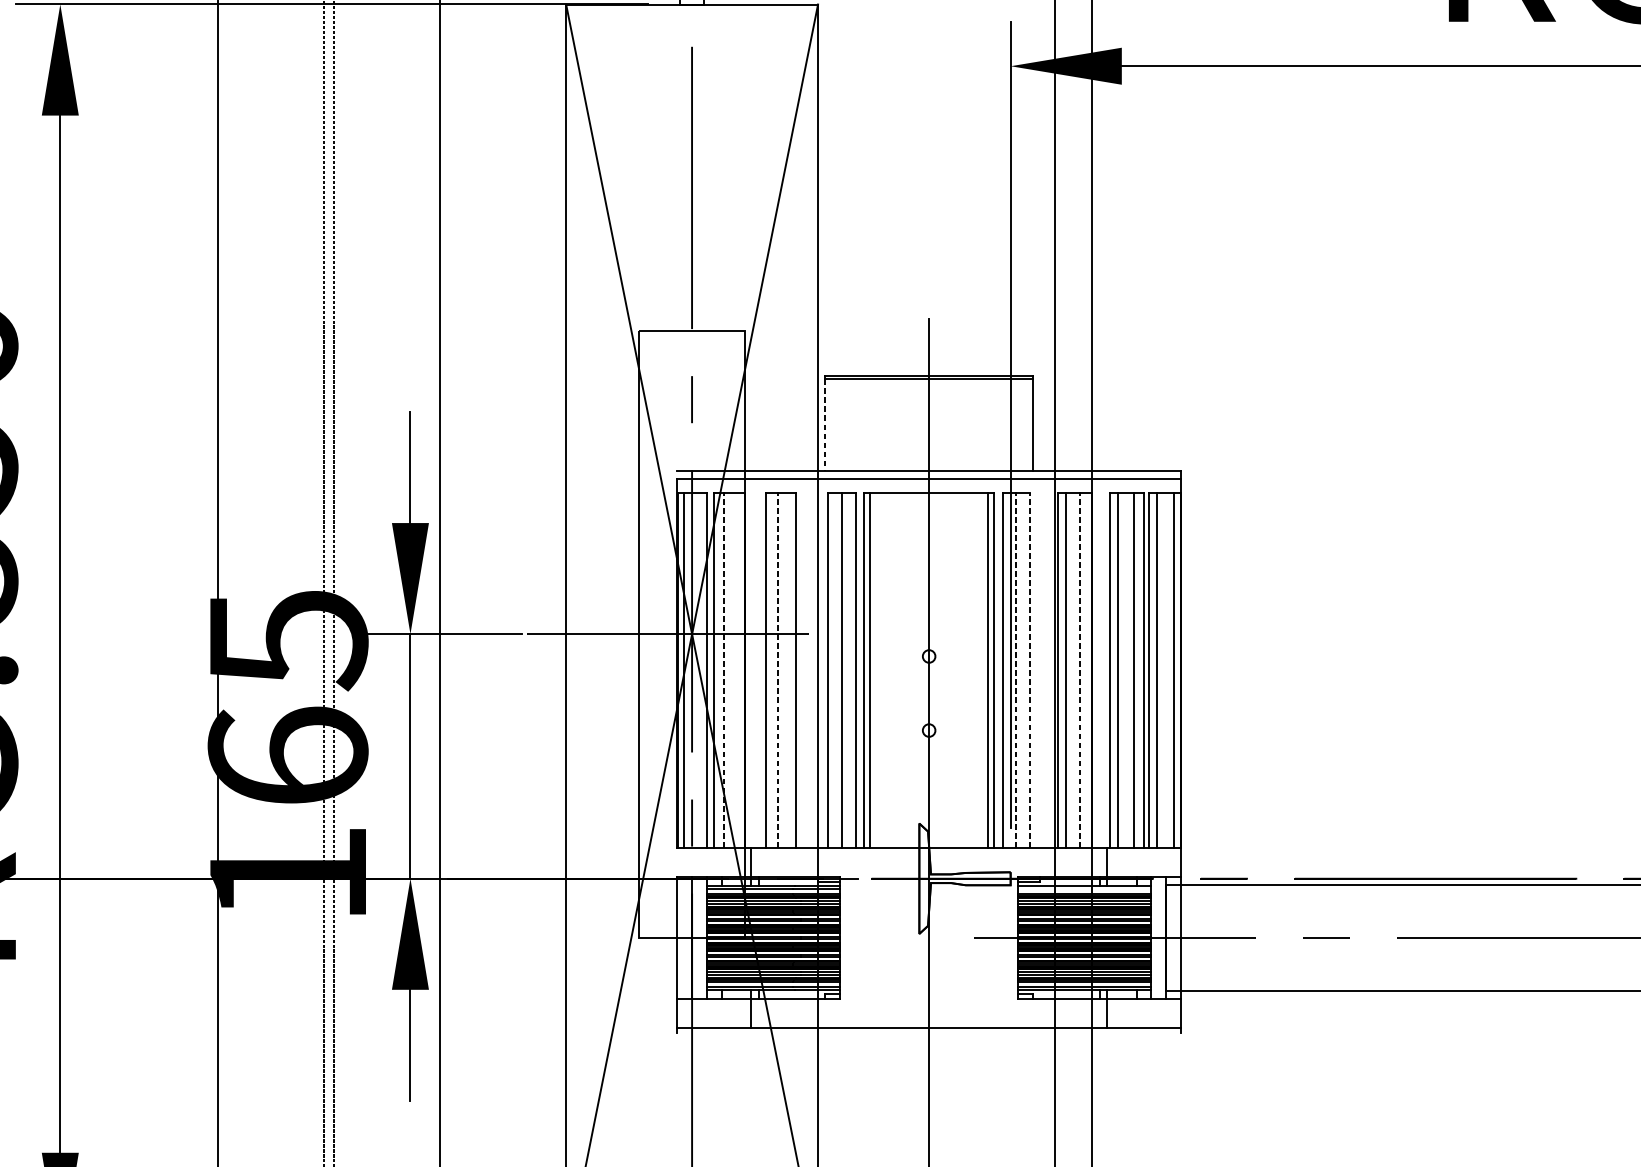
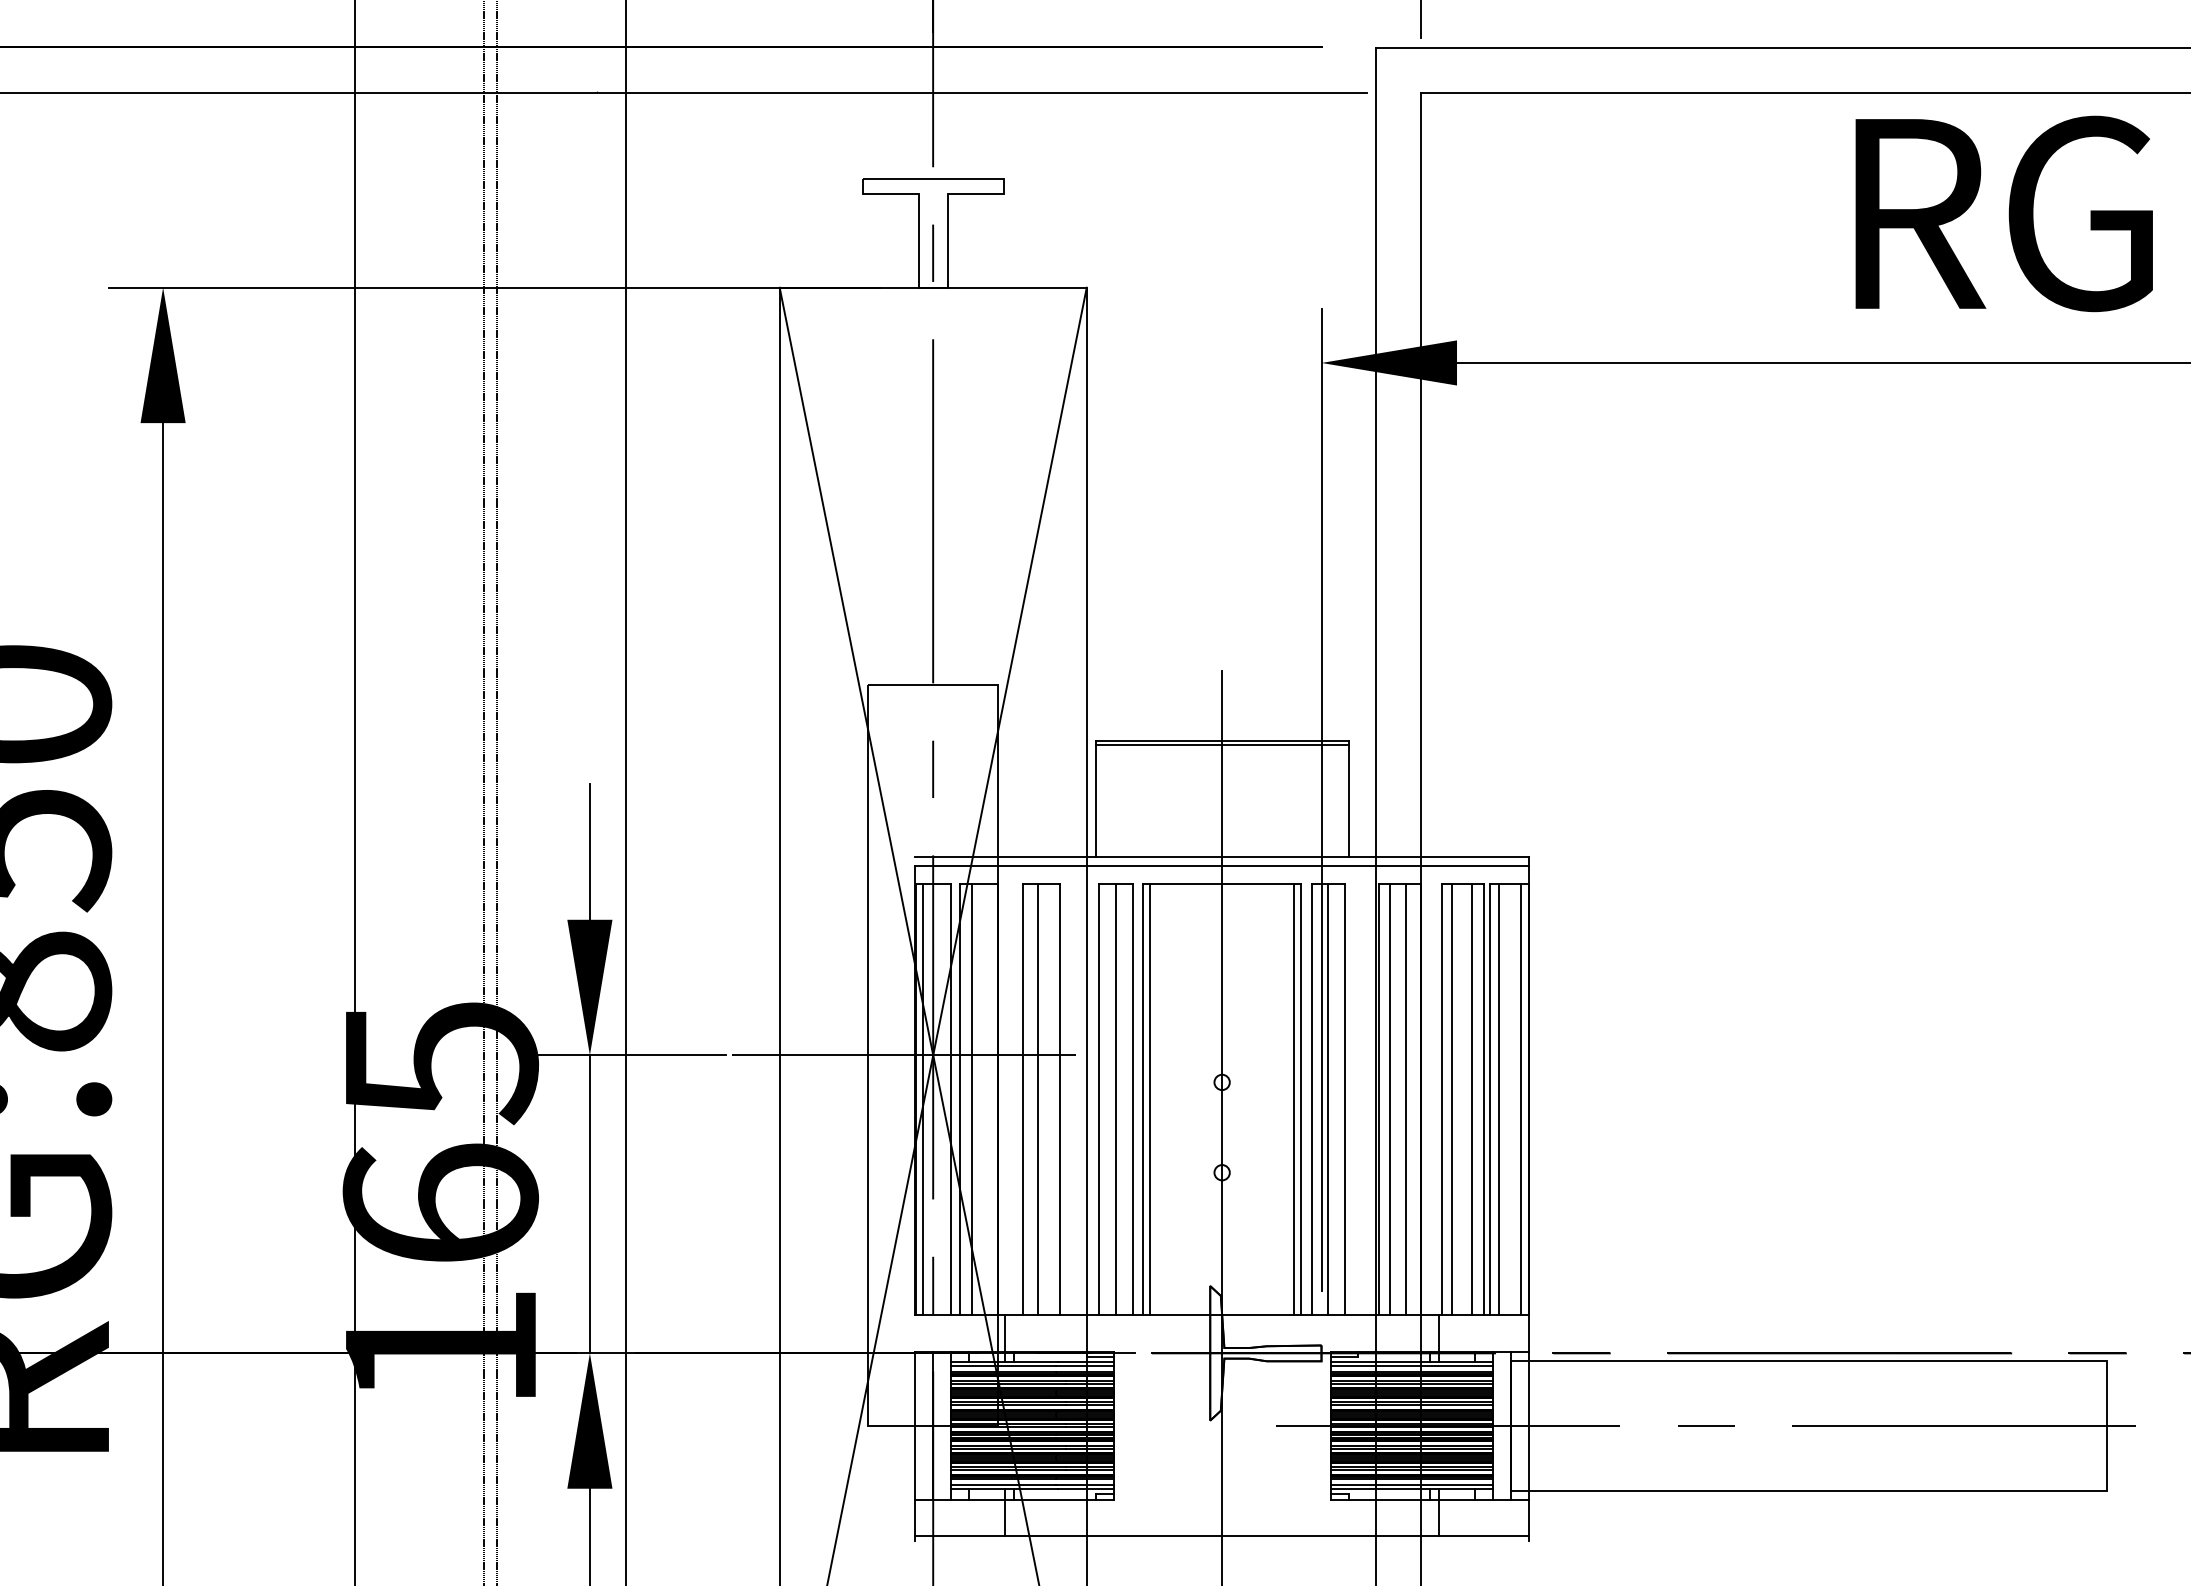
line: (825, 425) -> (1095, 800), dashed -> solid
line: (724, 670) -> (972, 1099), dashed -> solid
line: (777, 670) -> (1037, 1099), dashed -> solid
line: (1015, 670) -> (1327, 1099), dashed -> solid
line: (1029, 670) -> (1344, 1099), dashed -> solid
line: (1080, 670) -> (1406, 1099), dashed -> solid
line: (1084, 888) -> (1411, 1365), added

